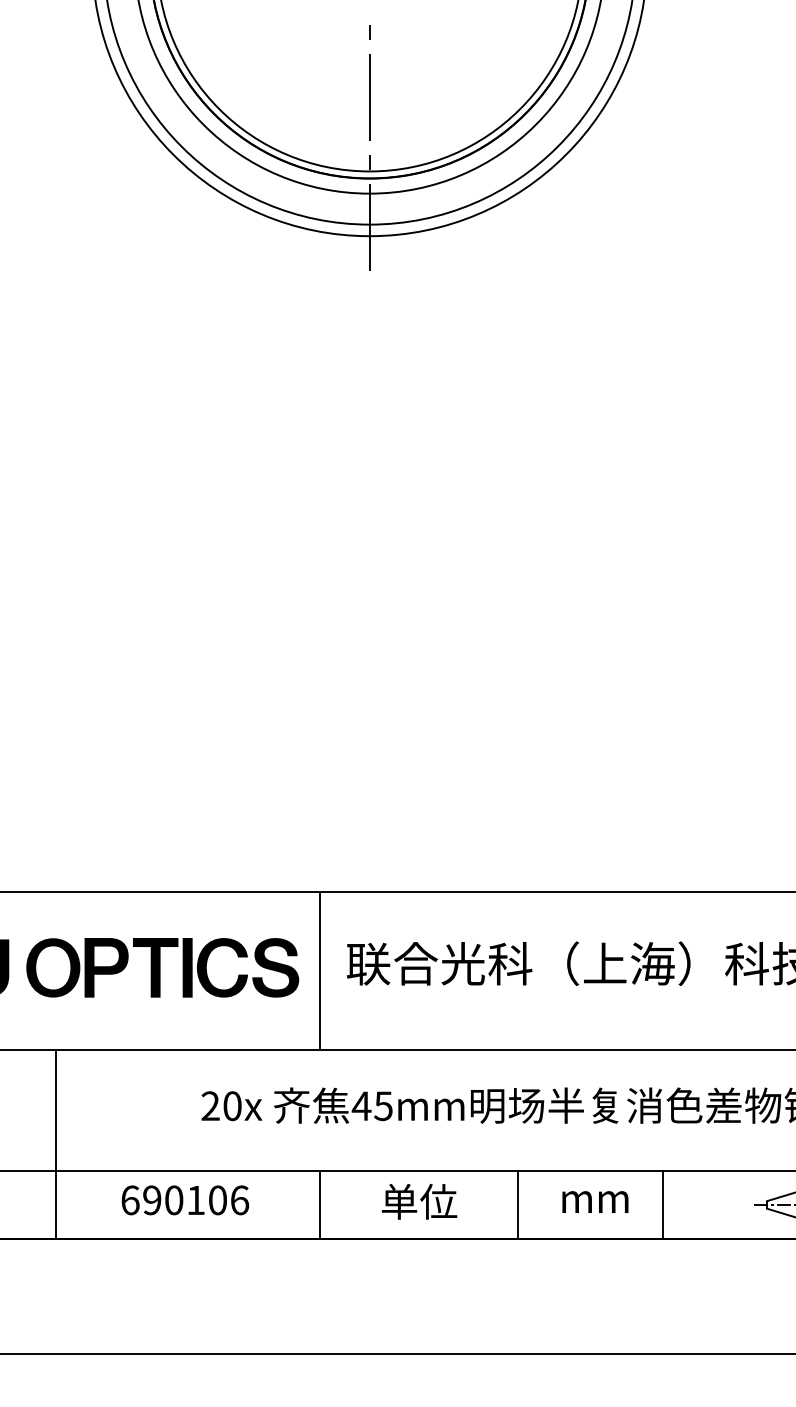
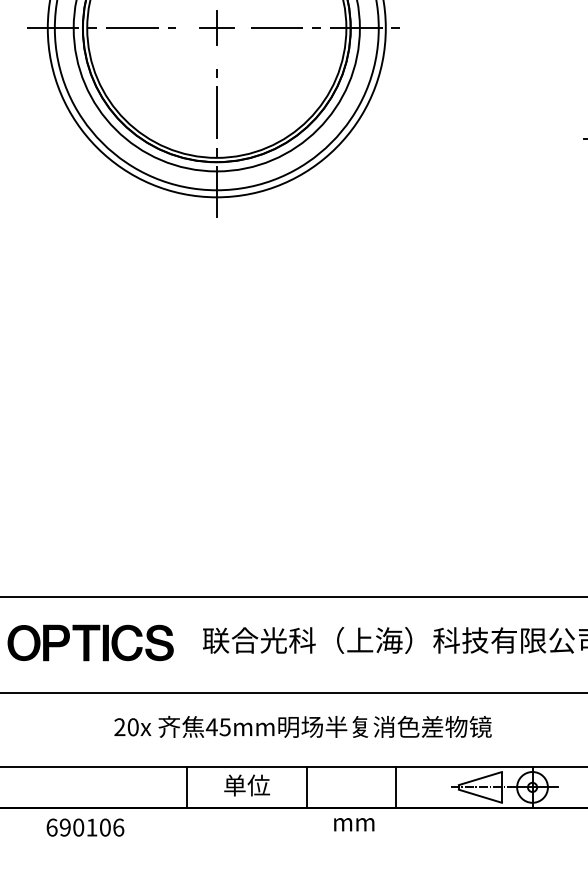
line: (319, 970) -> (186, 644), removed
line: (55, 1142) -> (25, 749), removed
text: (185, 1200) -> (85, 827), moved
text: (595, 1201) -> (354, 824), moved

